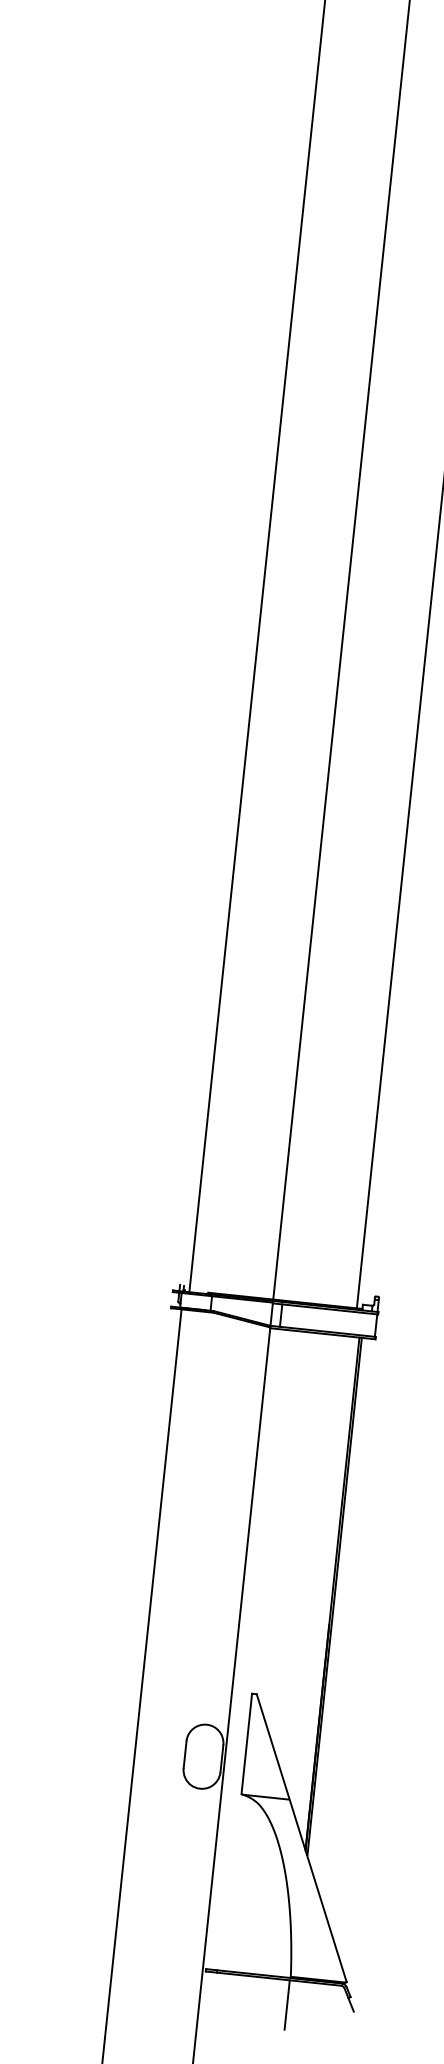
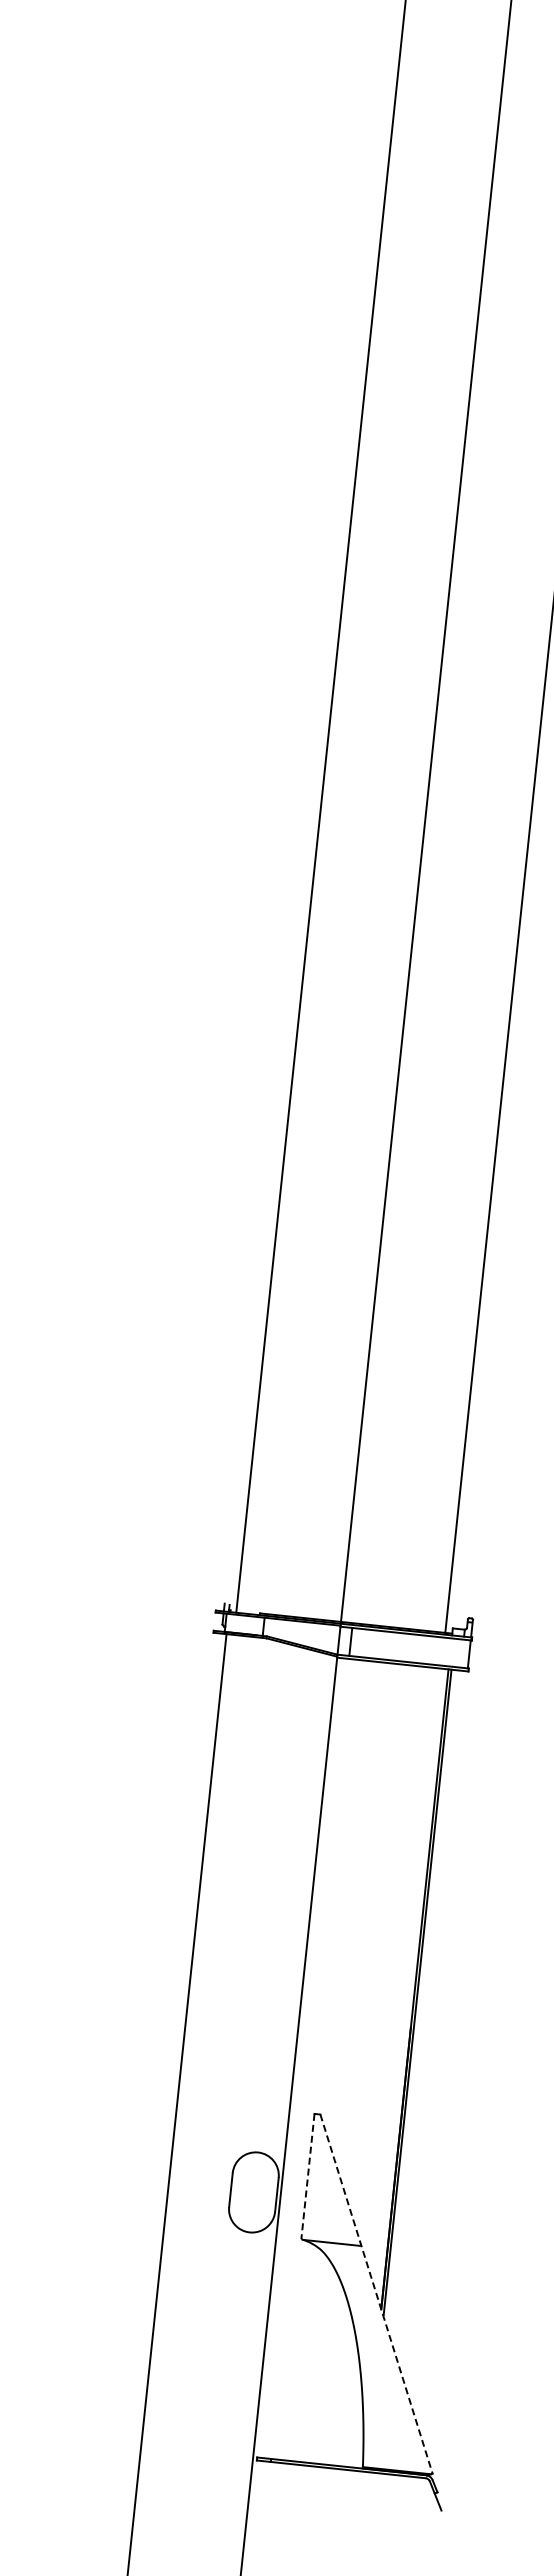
line: (246, 1744) -> (307, 2177), solid -> dashed
line: (301, 1838) -> (376, 2294), solid -> dashed
line: (287, 2005) -> (358, 2502), removed

